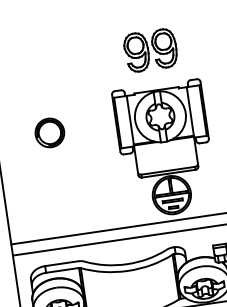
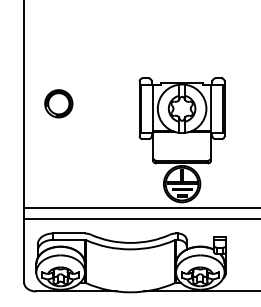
part: (150, 50) -> (181, 44), removed
part: (49, 132) -> (58, 103), moved

